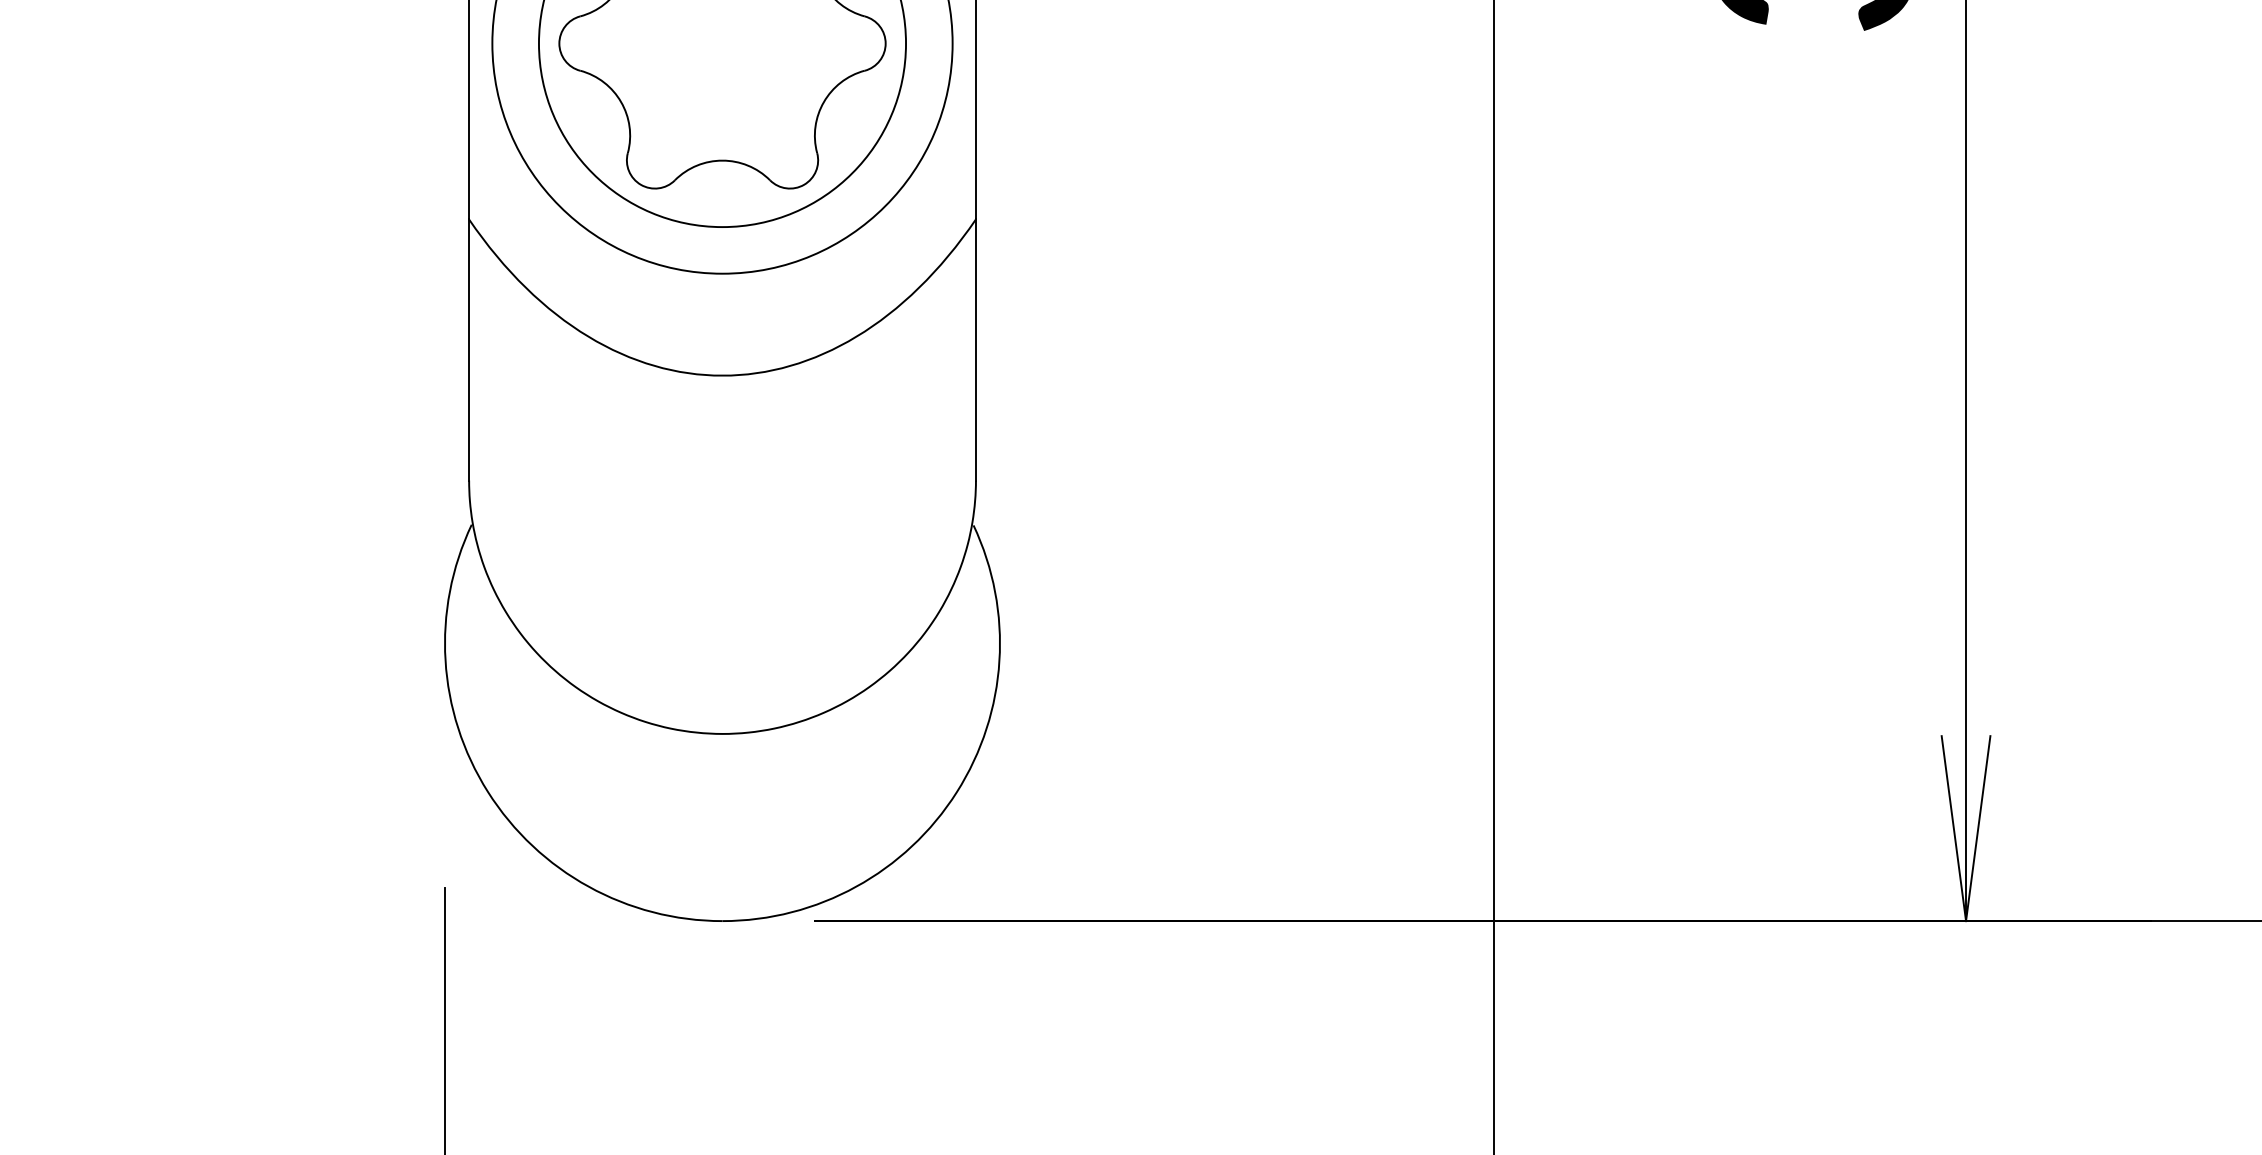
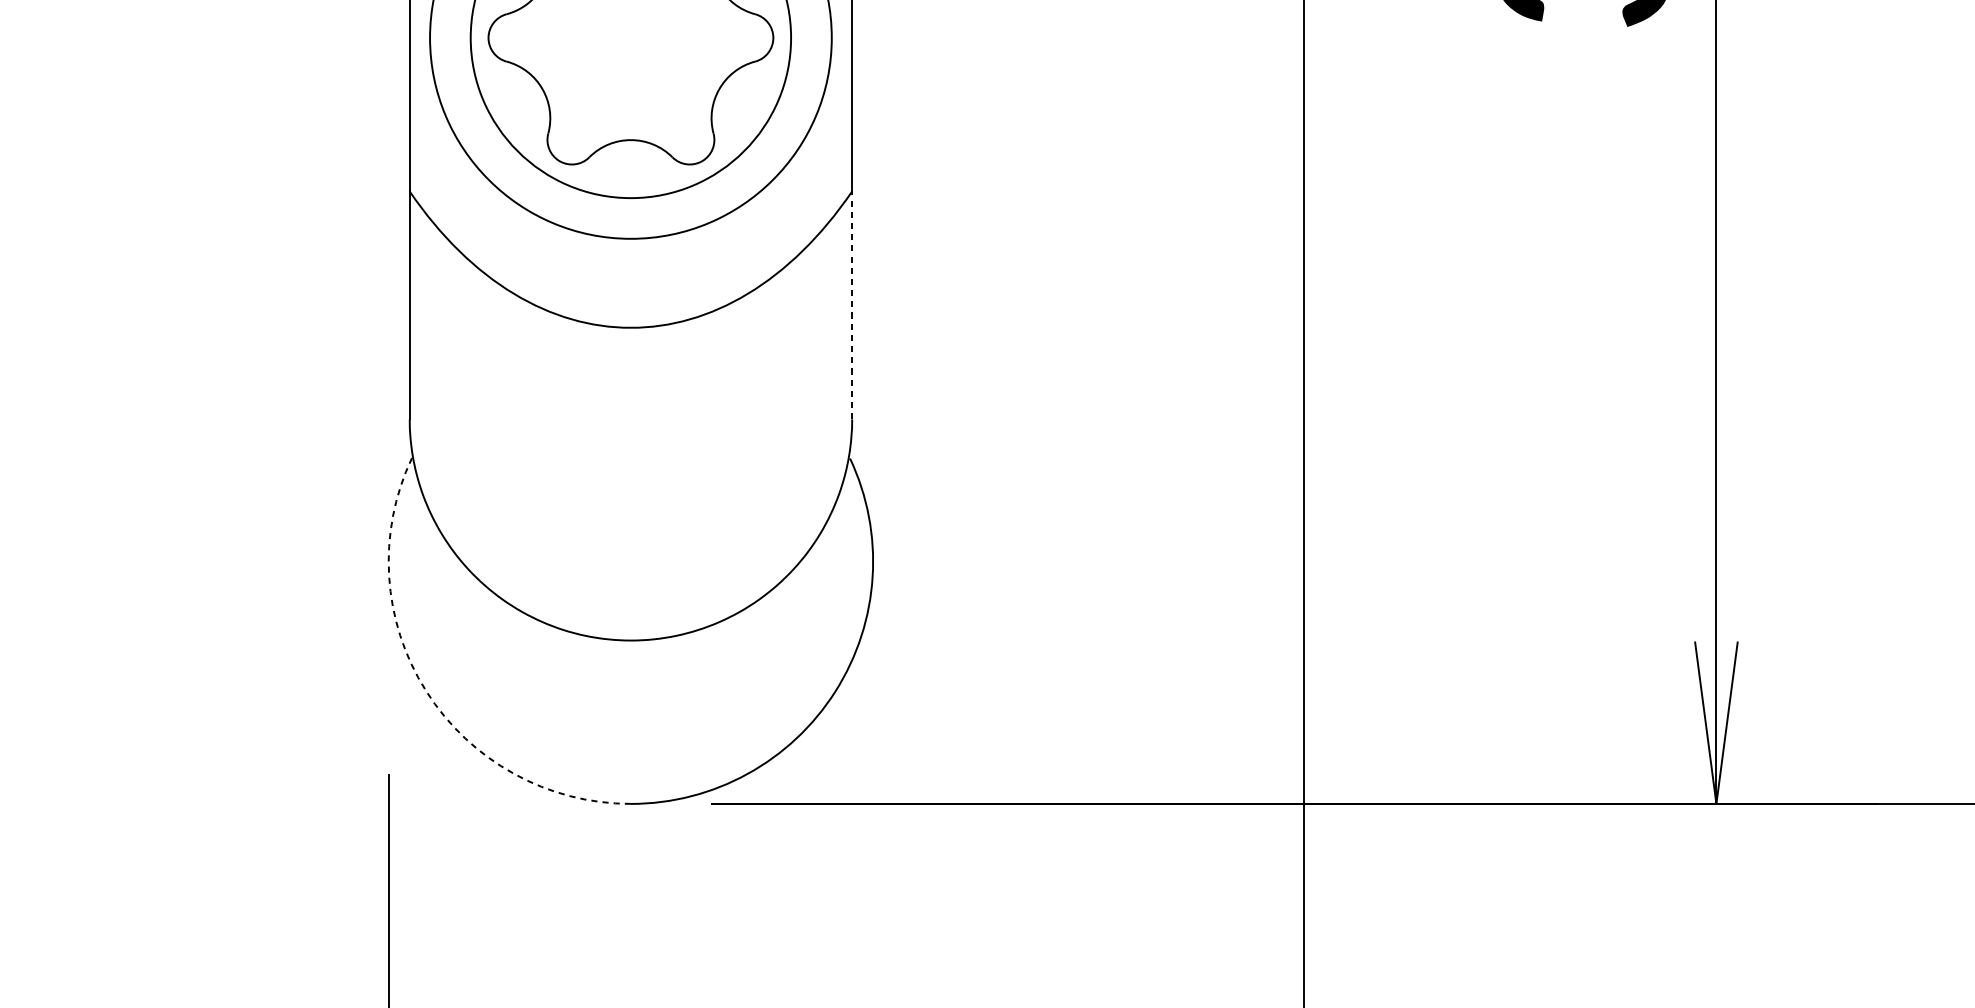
line: (975, 349) -> (851, 304), solid -> dashed
arc: (487, 791) -> (425, 690), solid -> dashed

